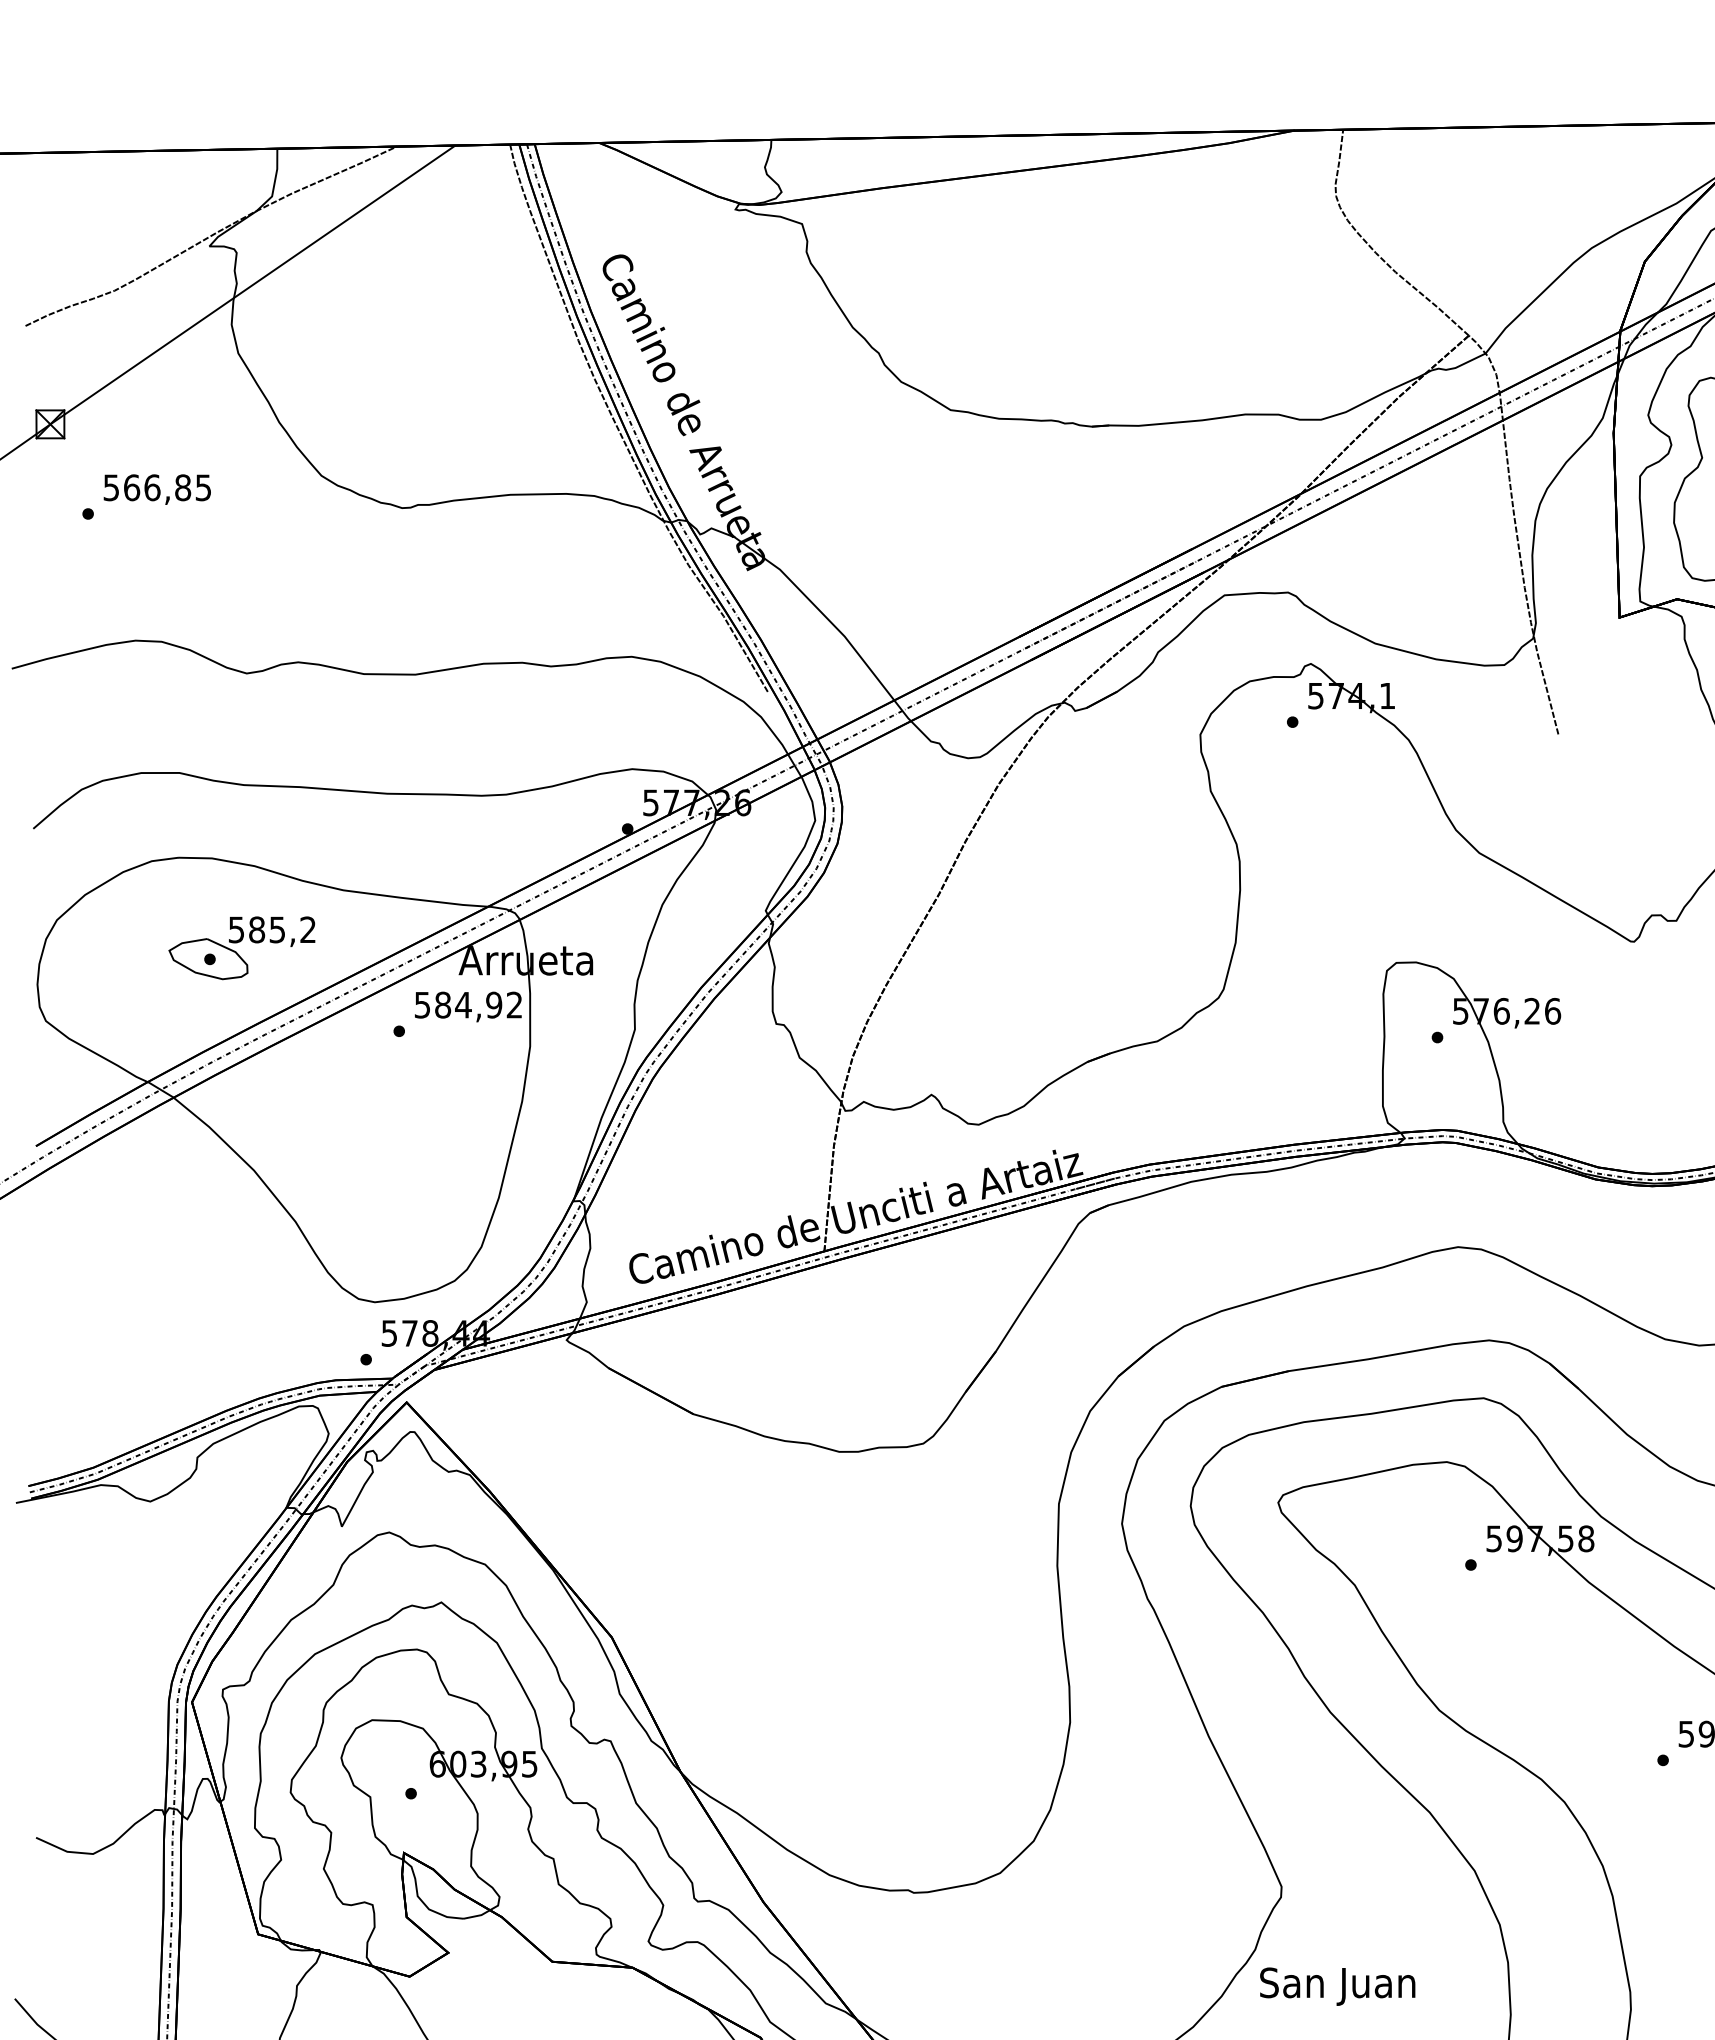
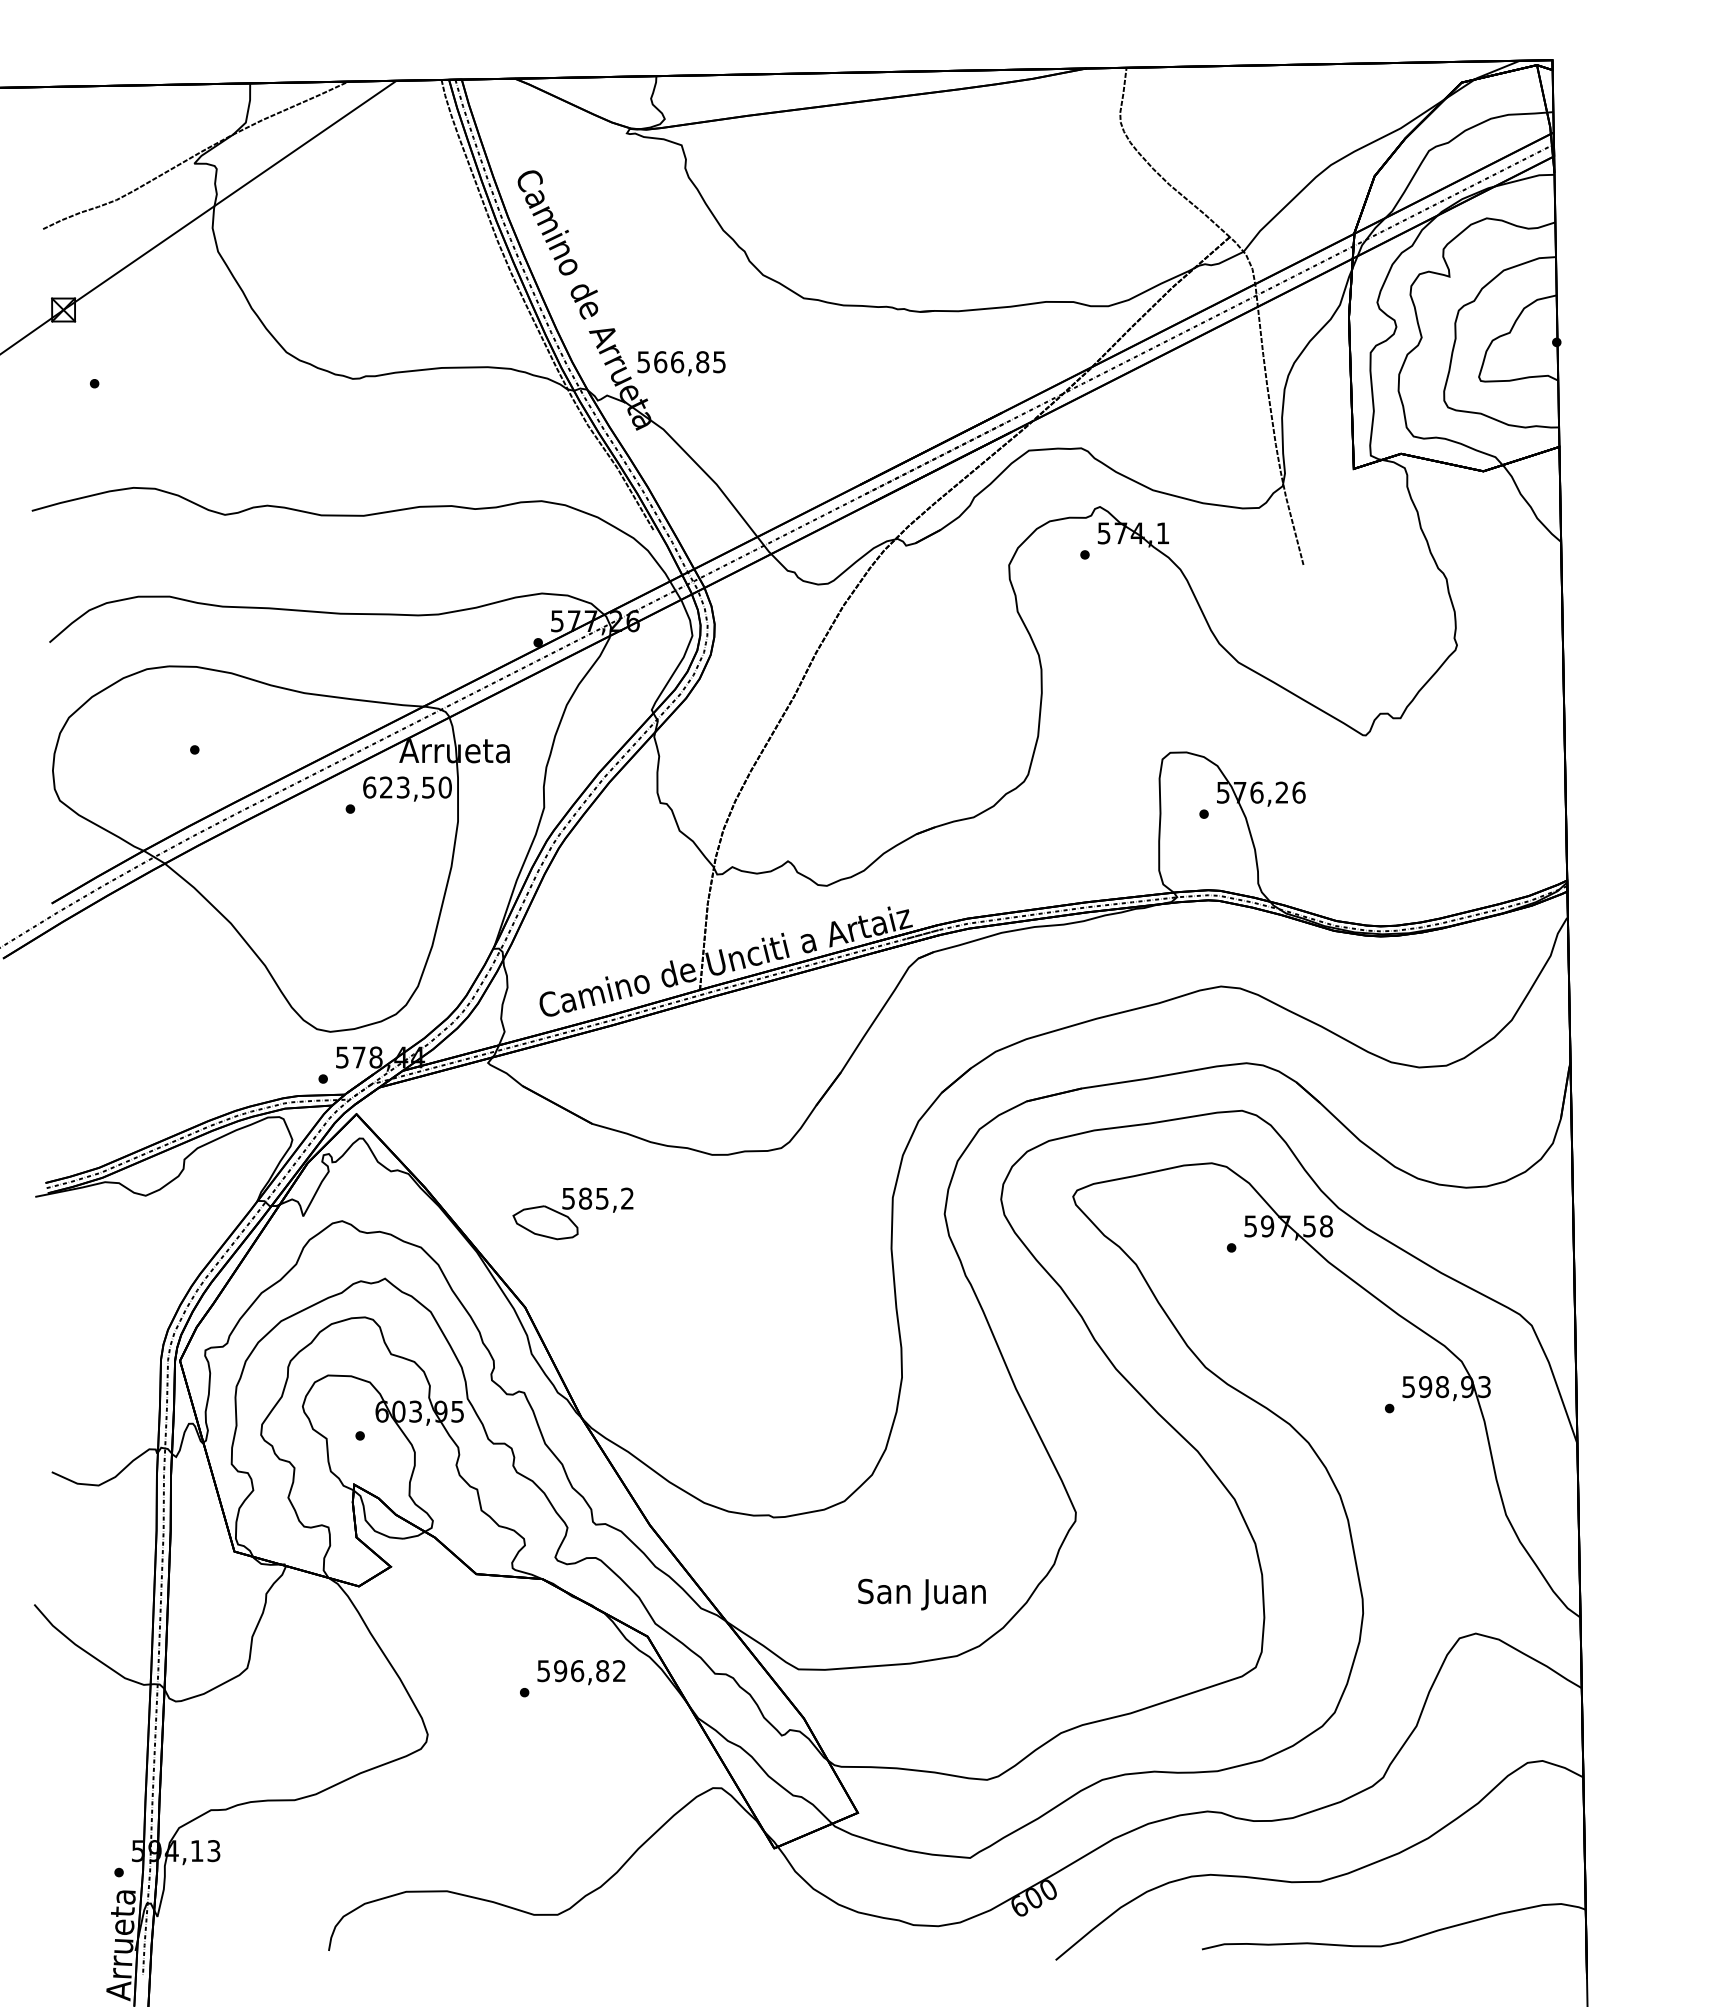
text: (157, 489) -> (681, 363), moved
part: (241, 947) -> (572, 1213), moved
text: (468, 1005) -> (407, 787), 584,92 -> 623,50
text: (1337, 1986) -> (921, 1594), moved

